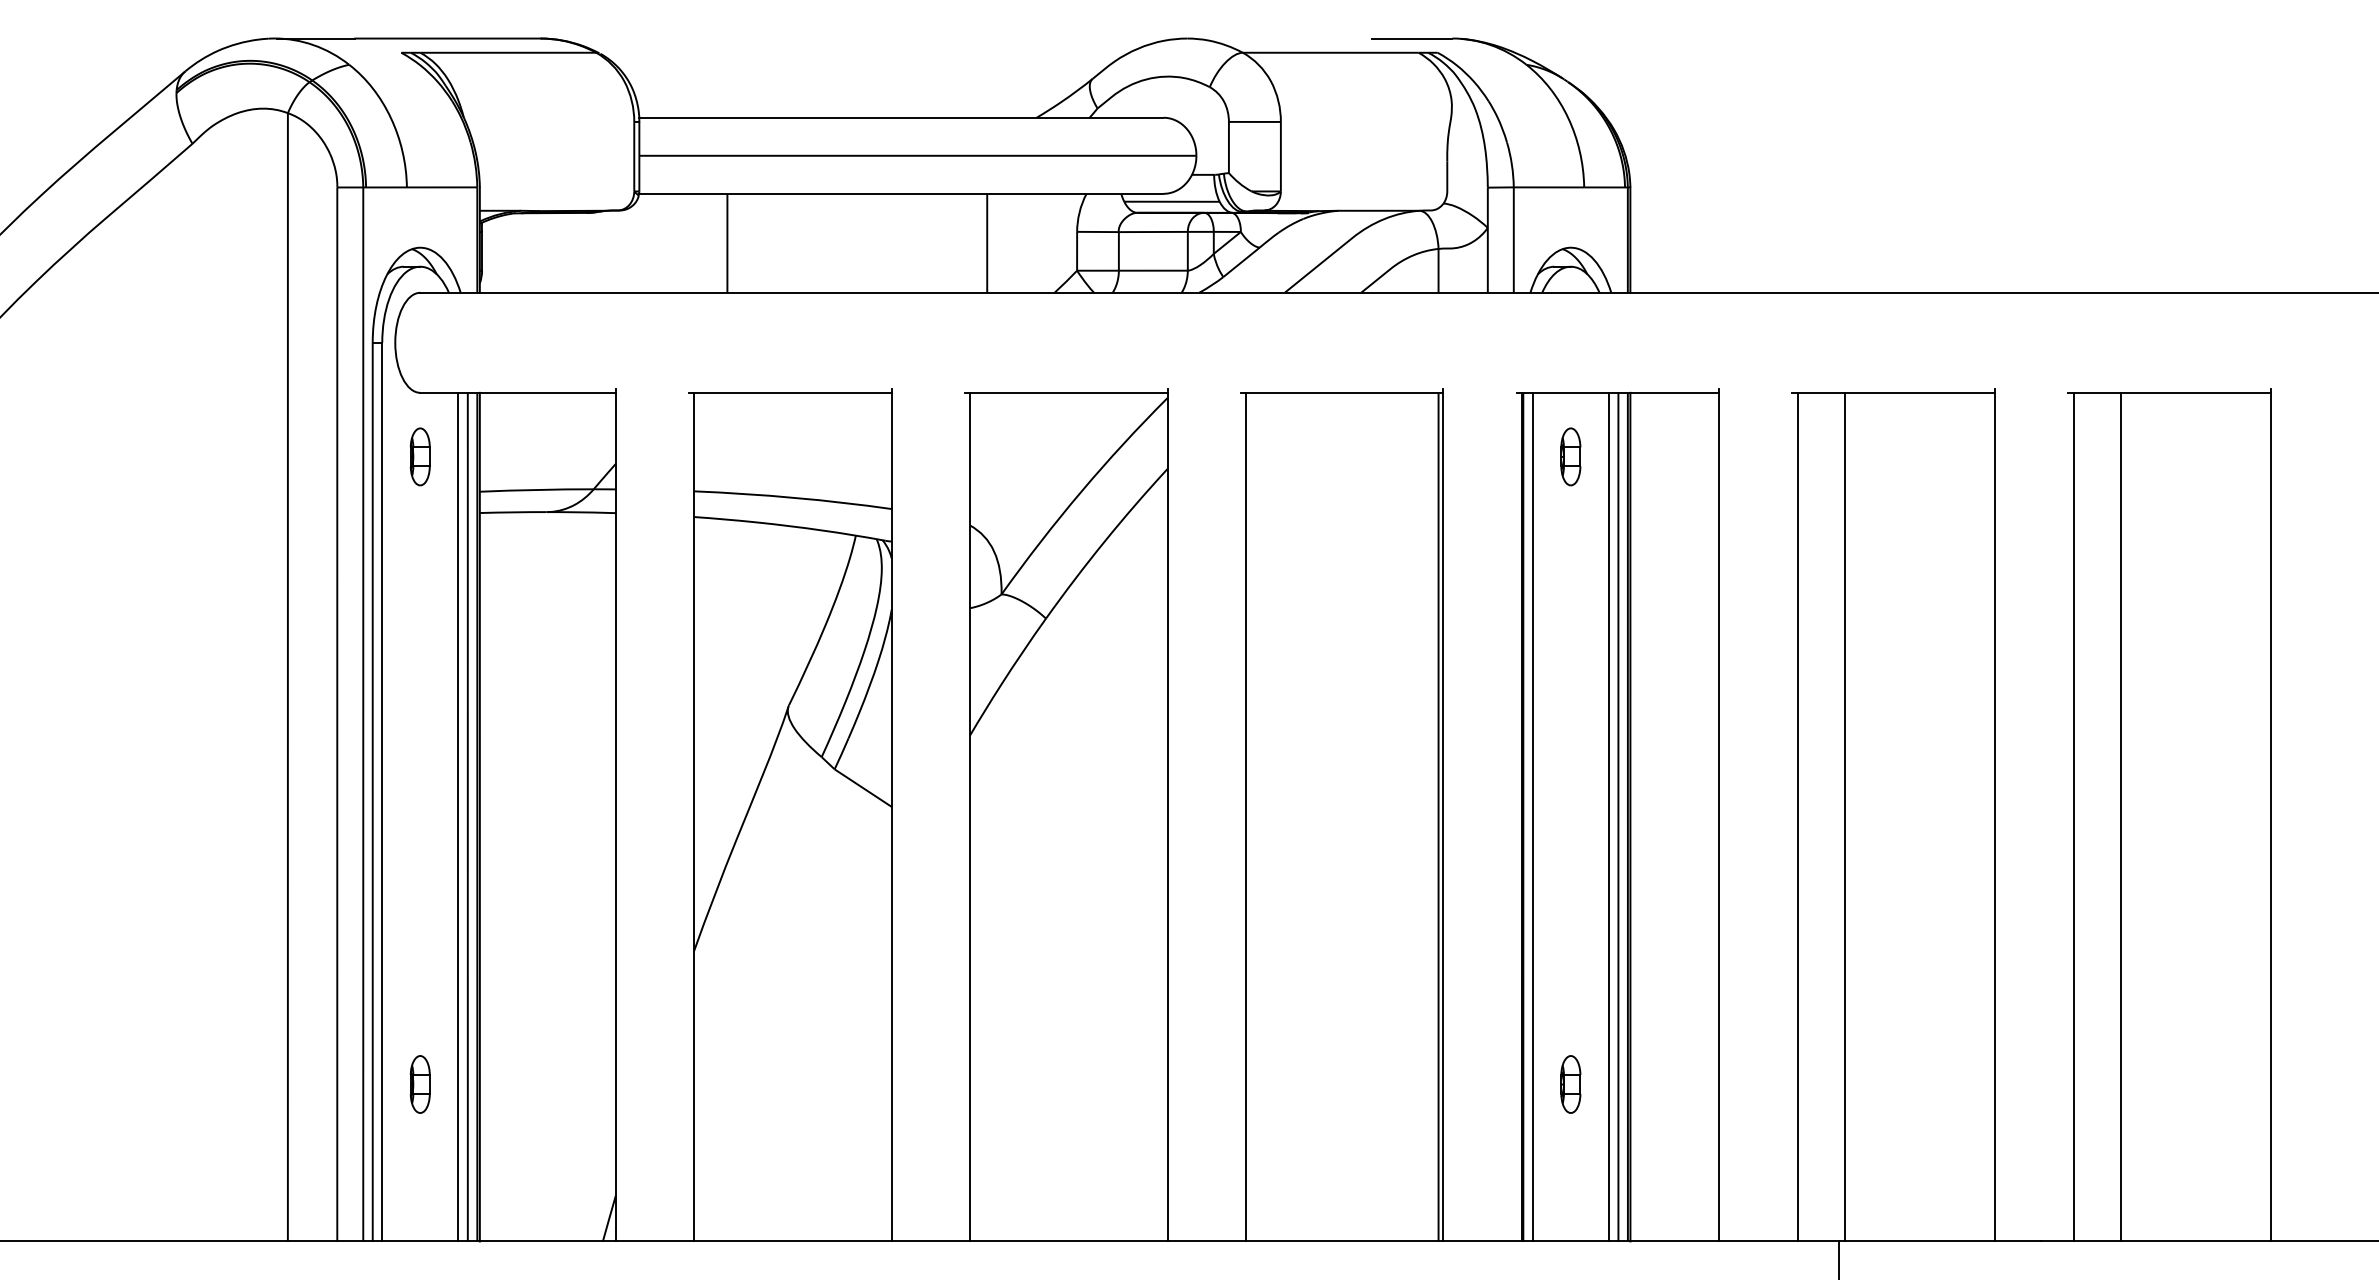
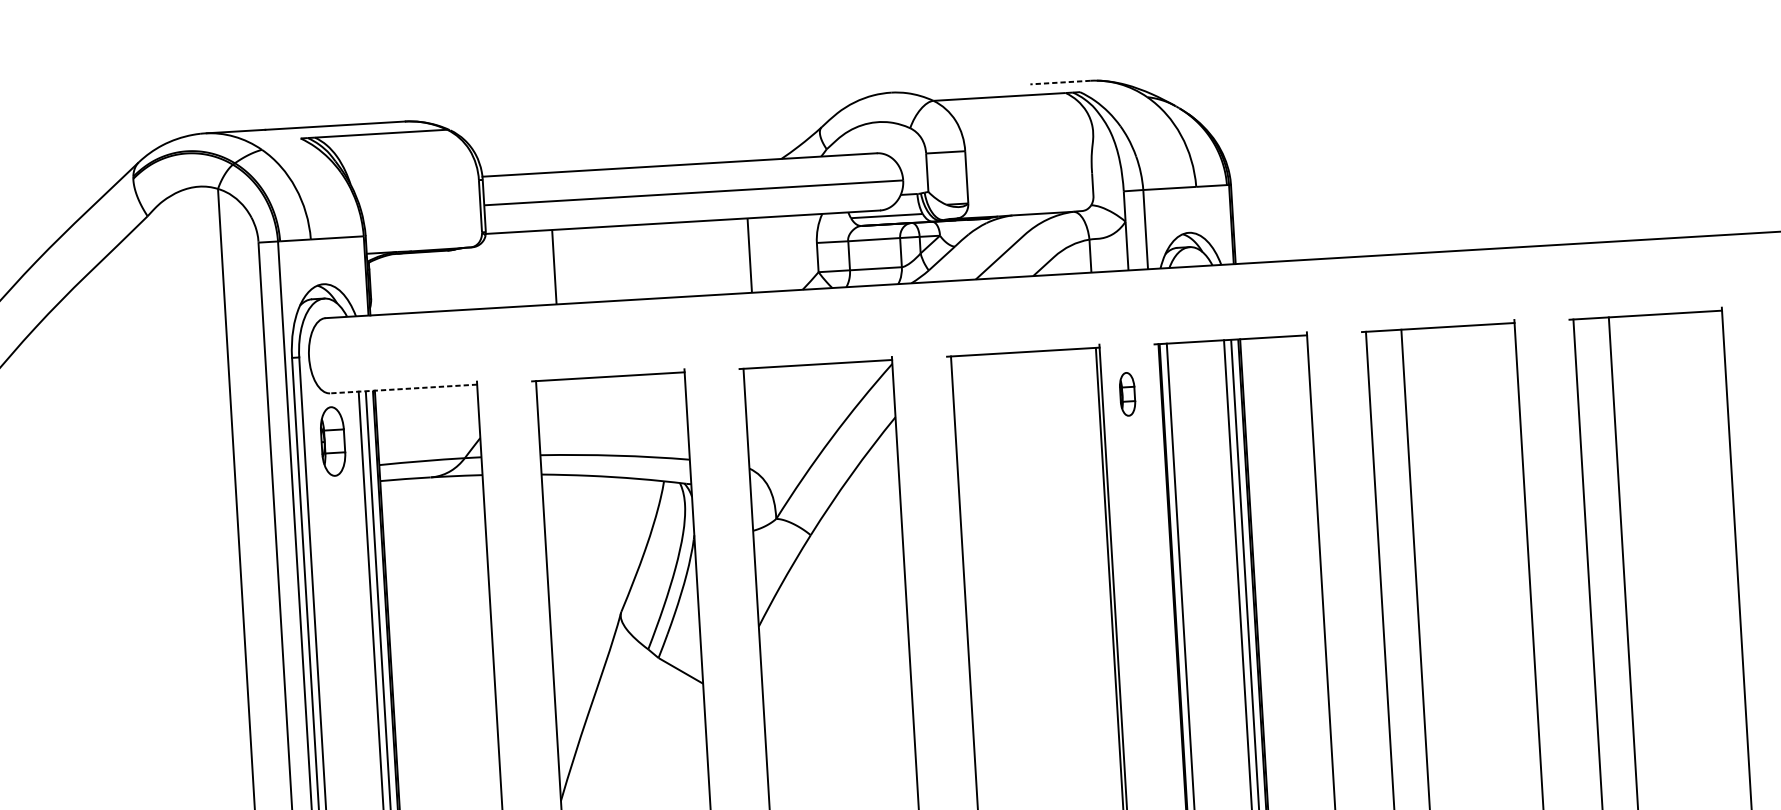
line: (1412, 38) -> (1060, 82), solid -> dashed
line: (518, 392) -> (403, 388), solid -> dashed
part: (419, 456) -> (332, 441), size x1.6
part: (1570, 456) -> (1127, 394), moved

